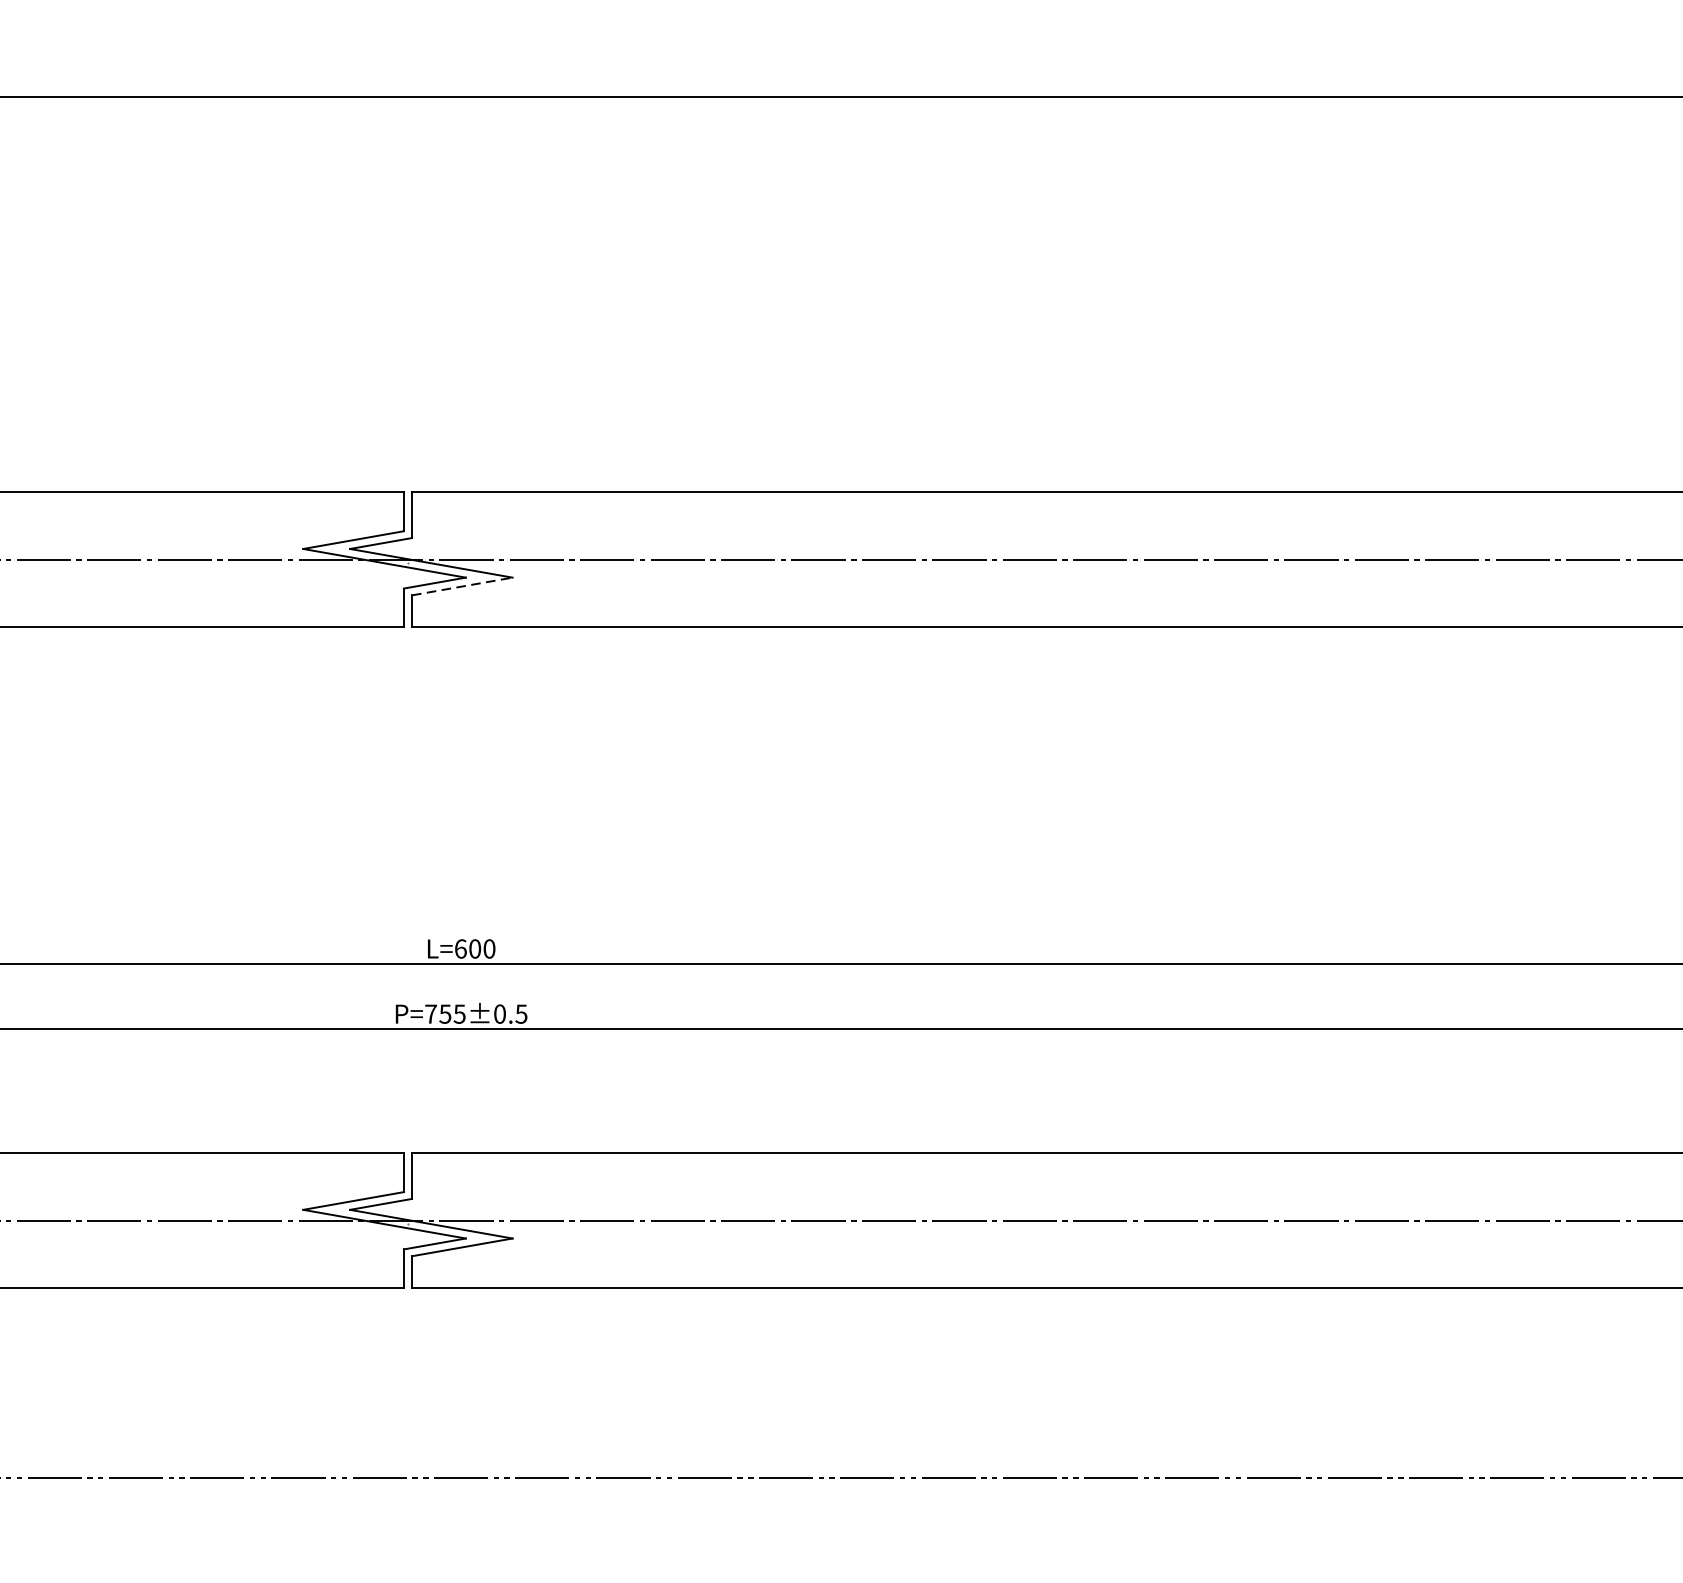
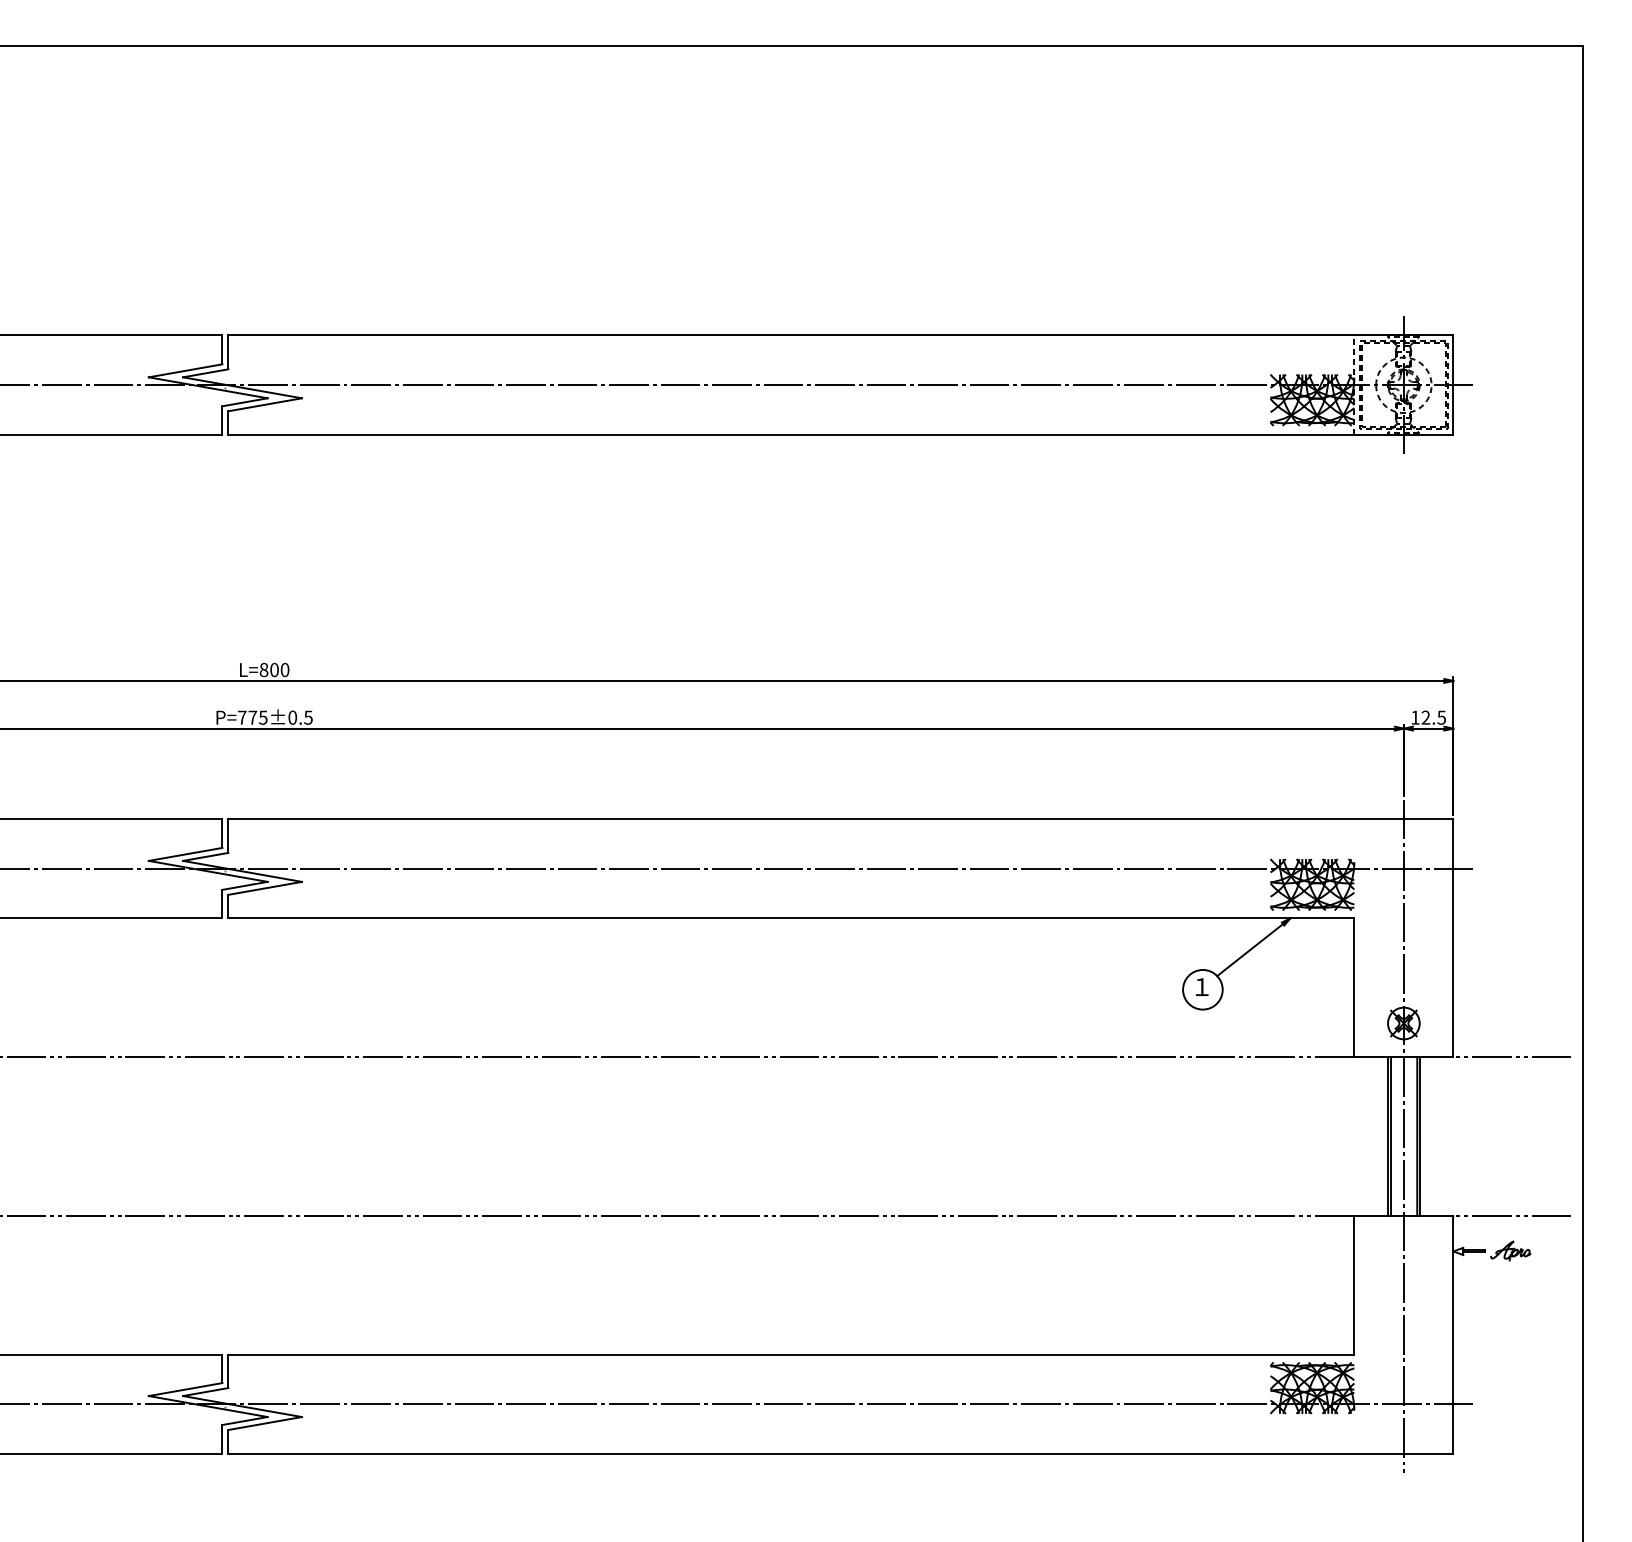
line: (462, 586) -> (265, 404), dashed -> solid
text: (460, 948) -> (263, 669), L=600 -> L=800
text: (445, 1013) -> (252, 717), P=755±0.5 -> P=775±0.5

